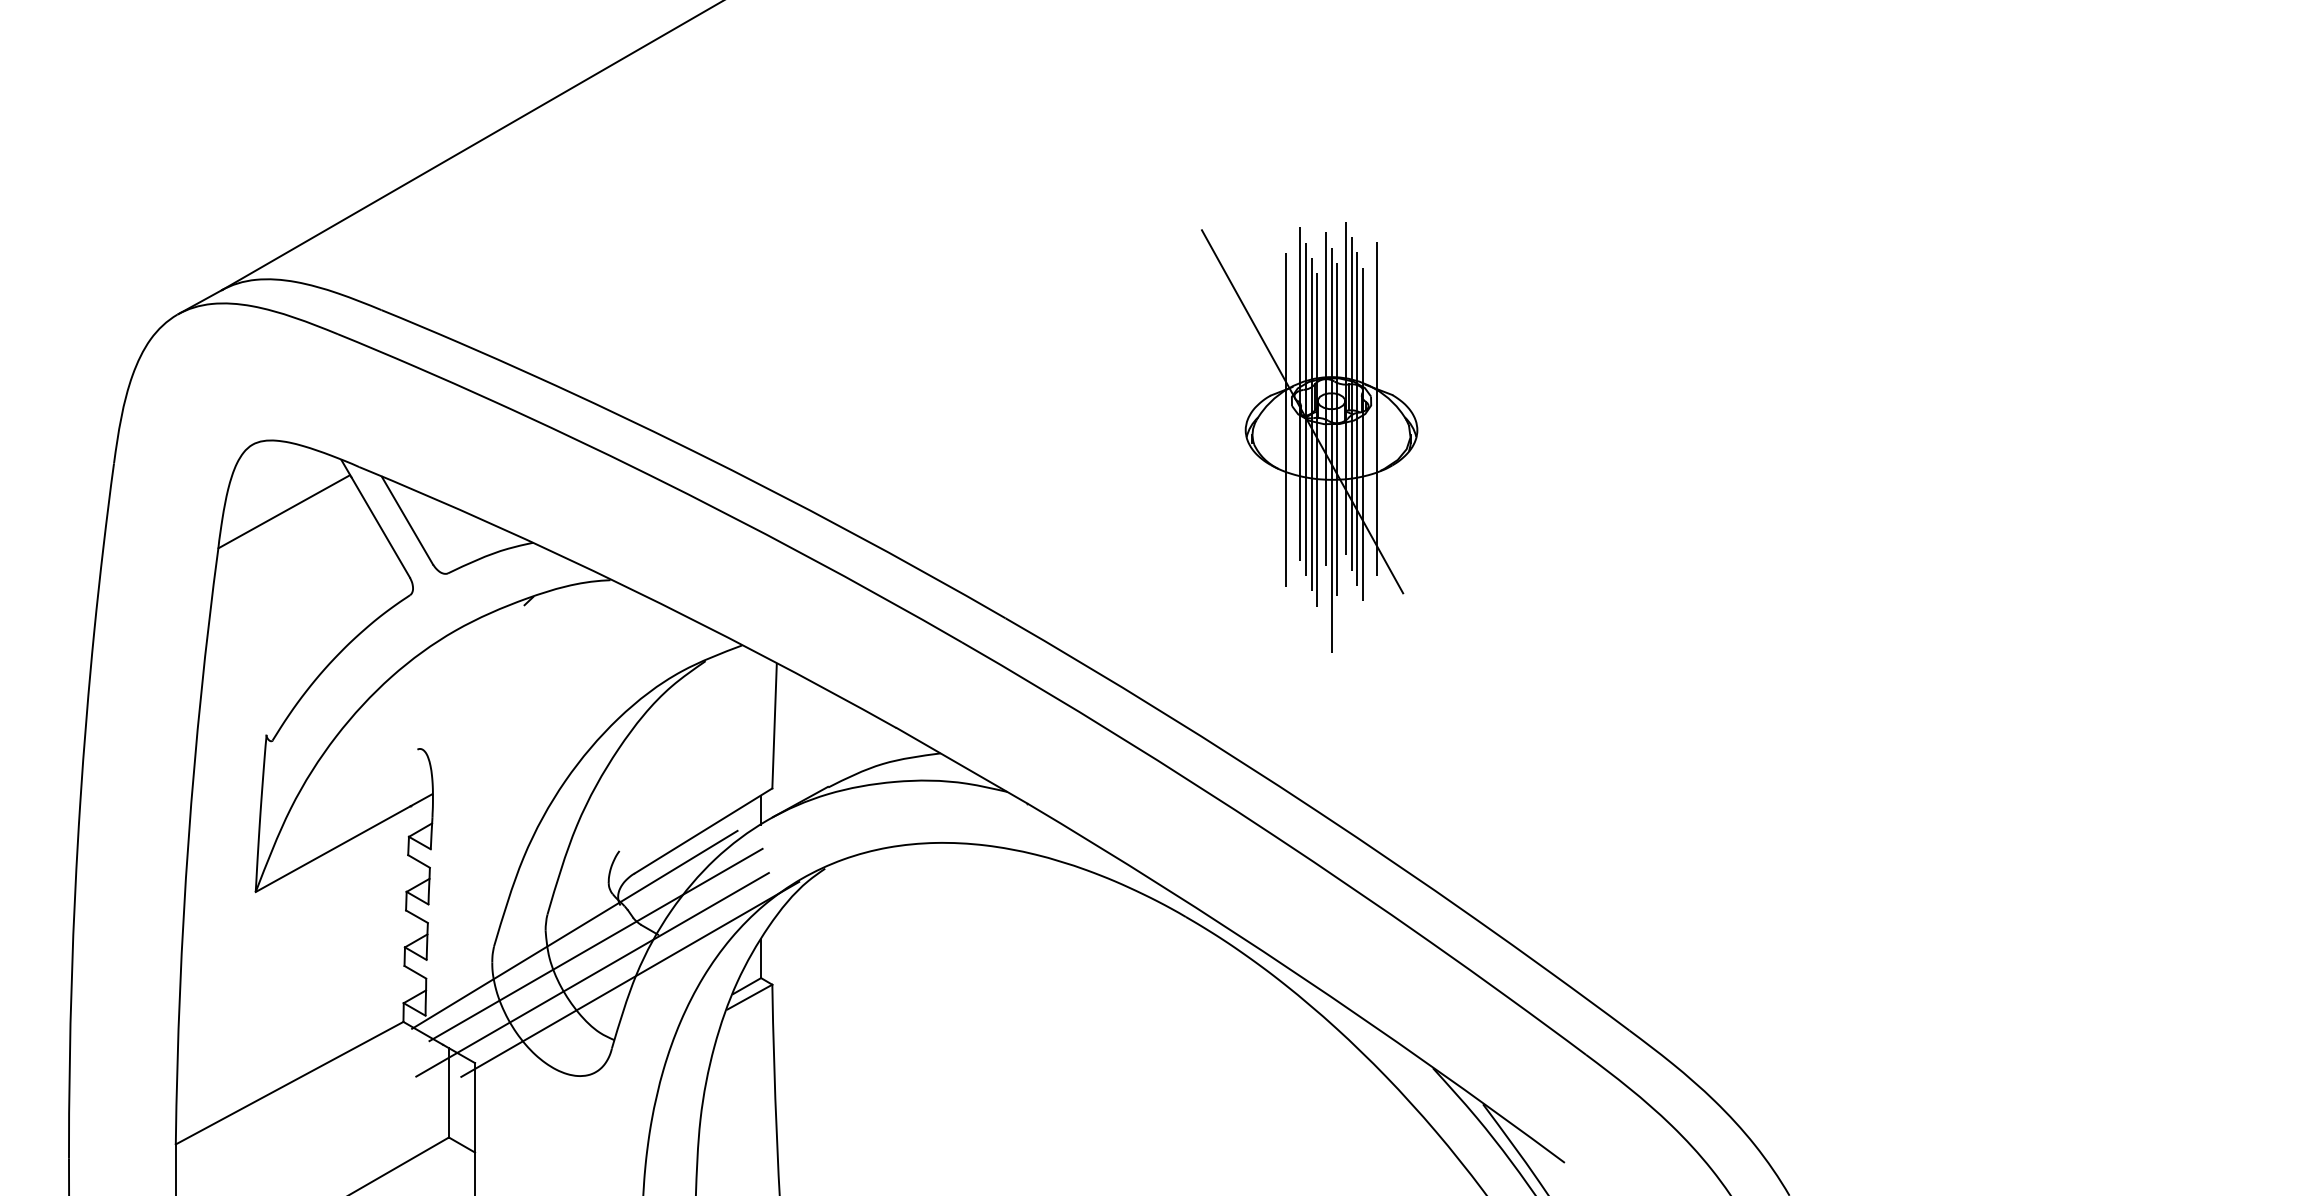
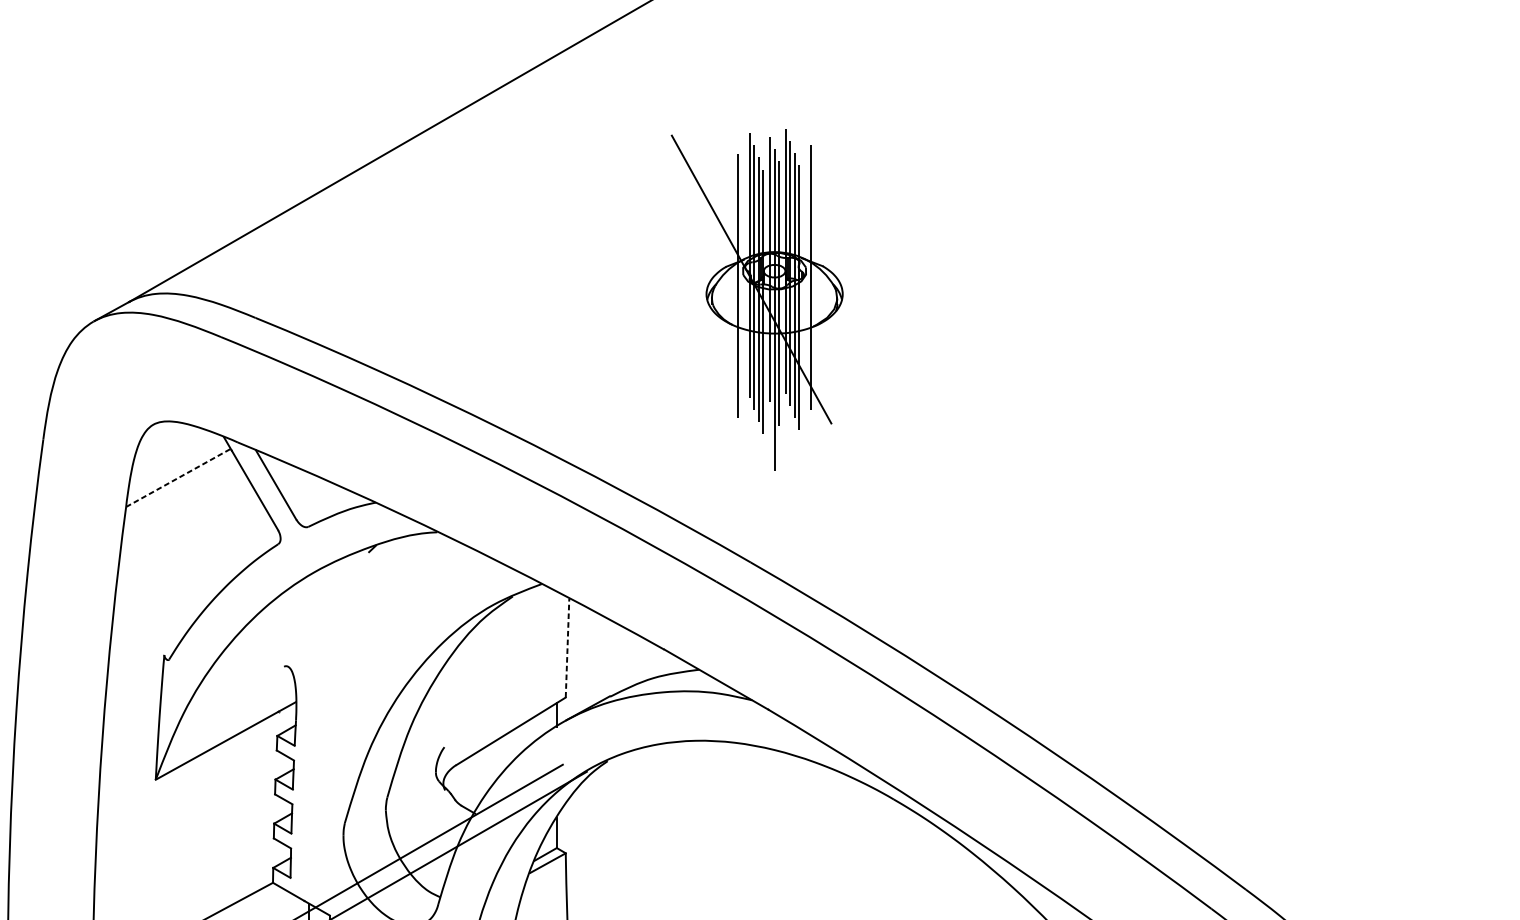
part: (1309, 437) -> (757, 299), moved
line: (284, 511) -> (178, 477), solid -> dashed
line: (774, 725) -> (567, 647), solid -> dashed
line: (574, 929) -> (408, 809), removed
line: (595, 944) -> (425, 821), removed

